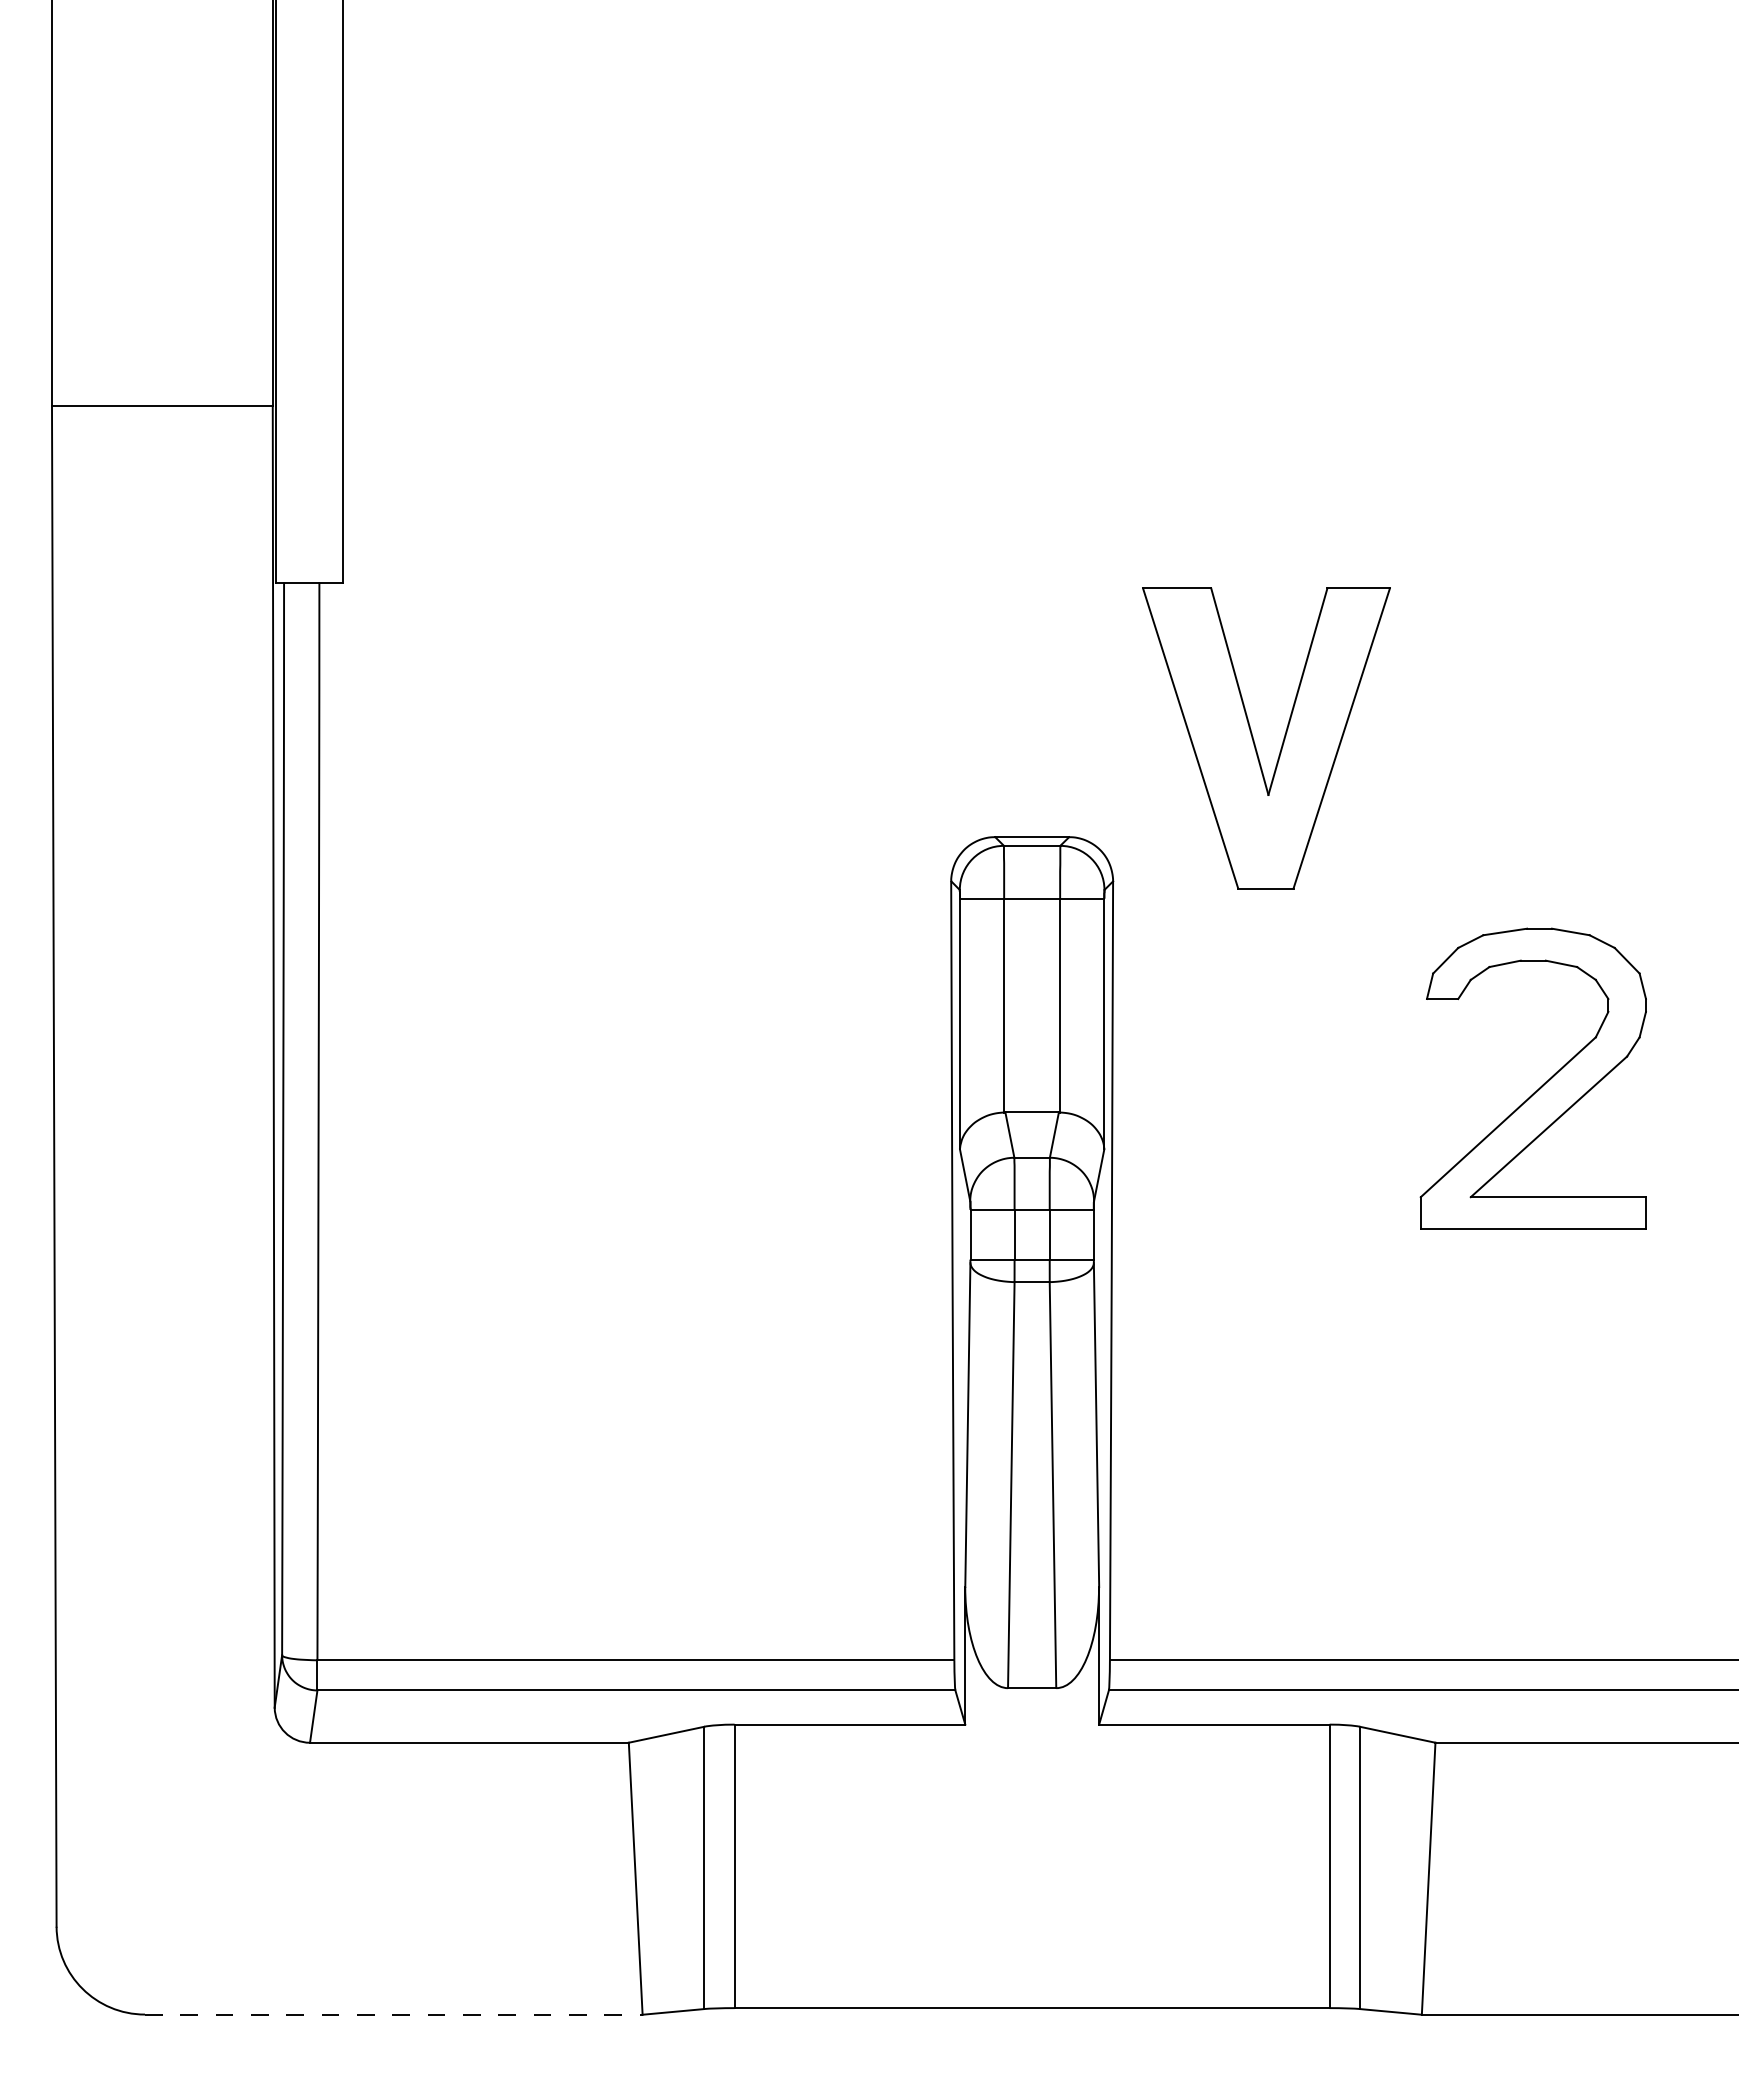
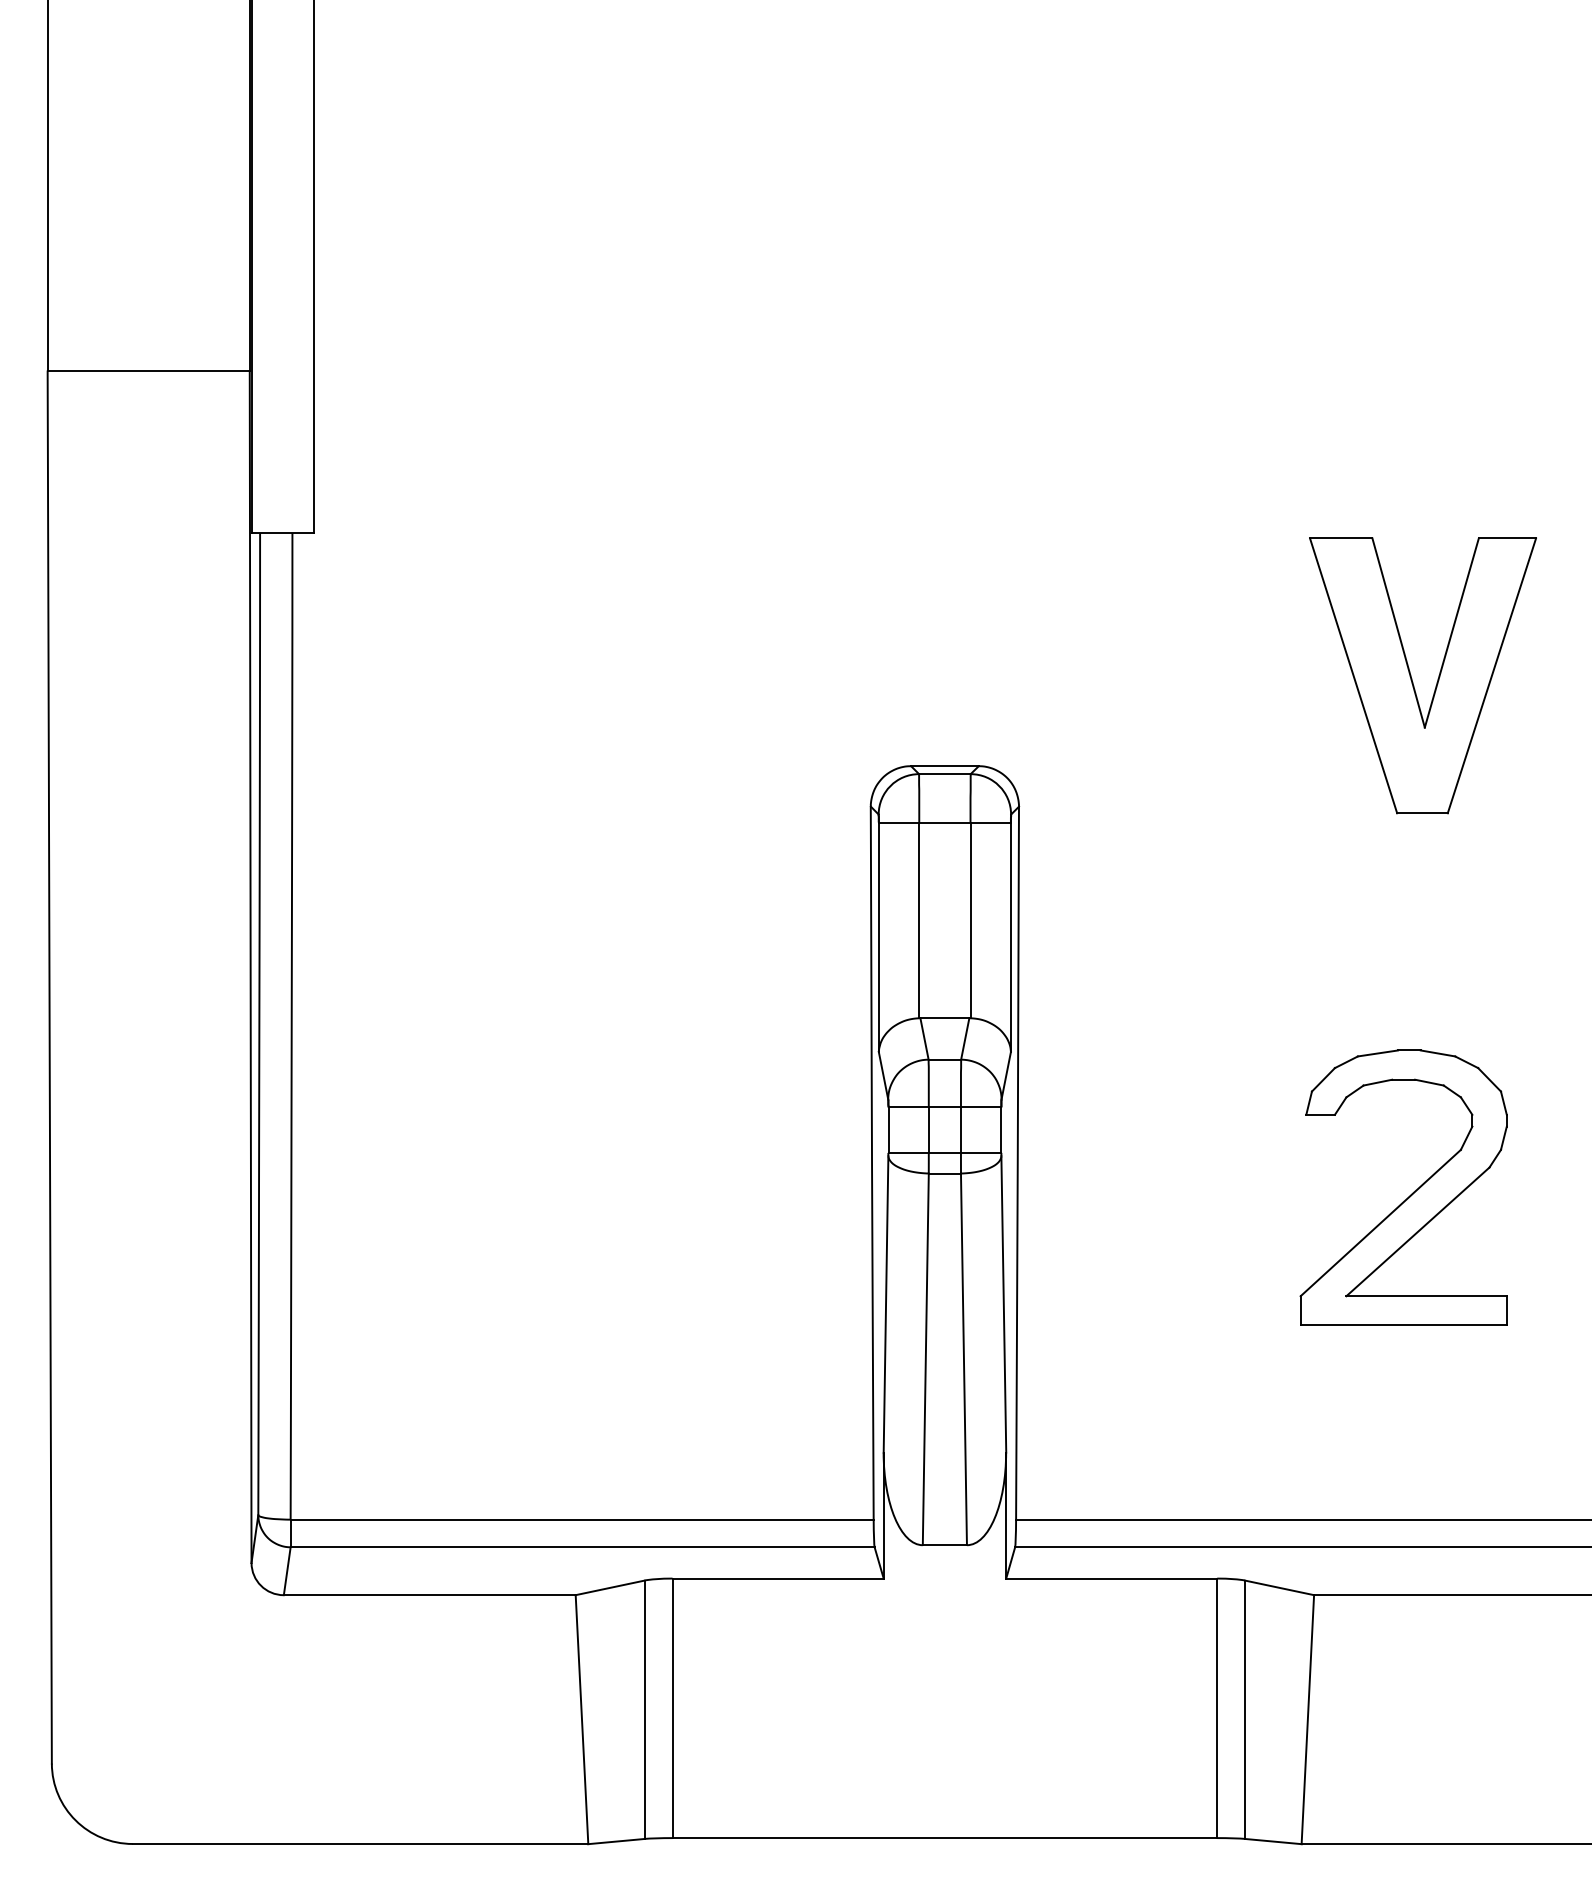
part: (1255, 743) -> (1412, 680), moved
part: (1540, 1086) -> (1410, 1194), moved
line: (393, 2014) -> (360, 1843), dashed -> solid

